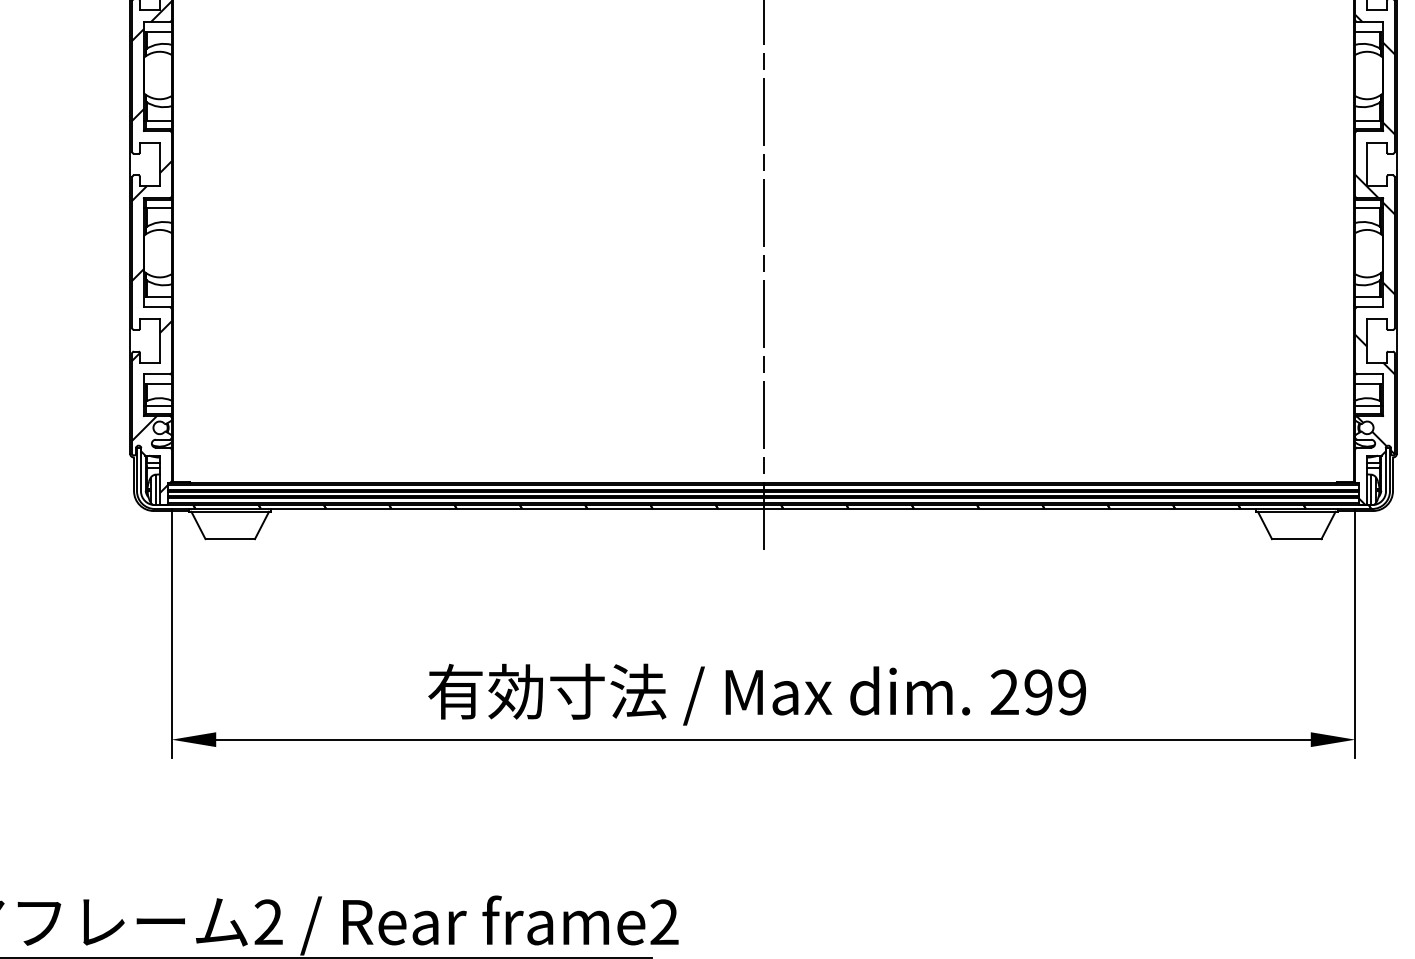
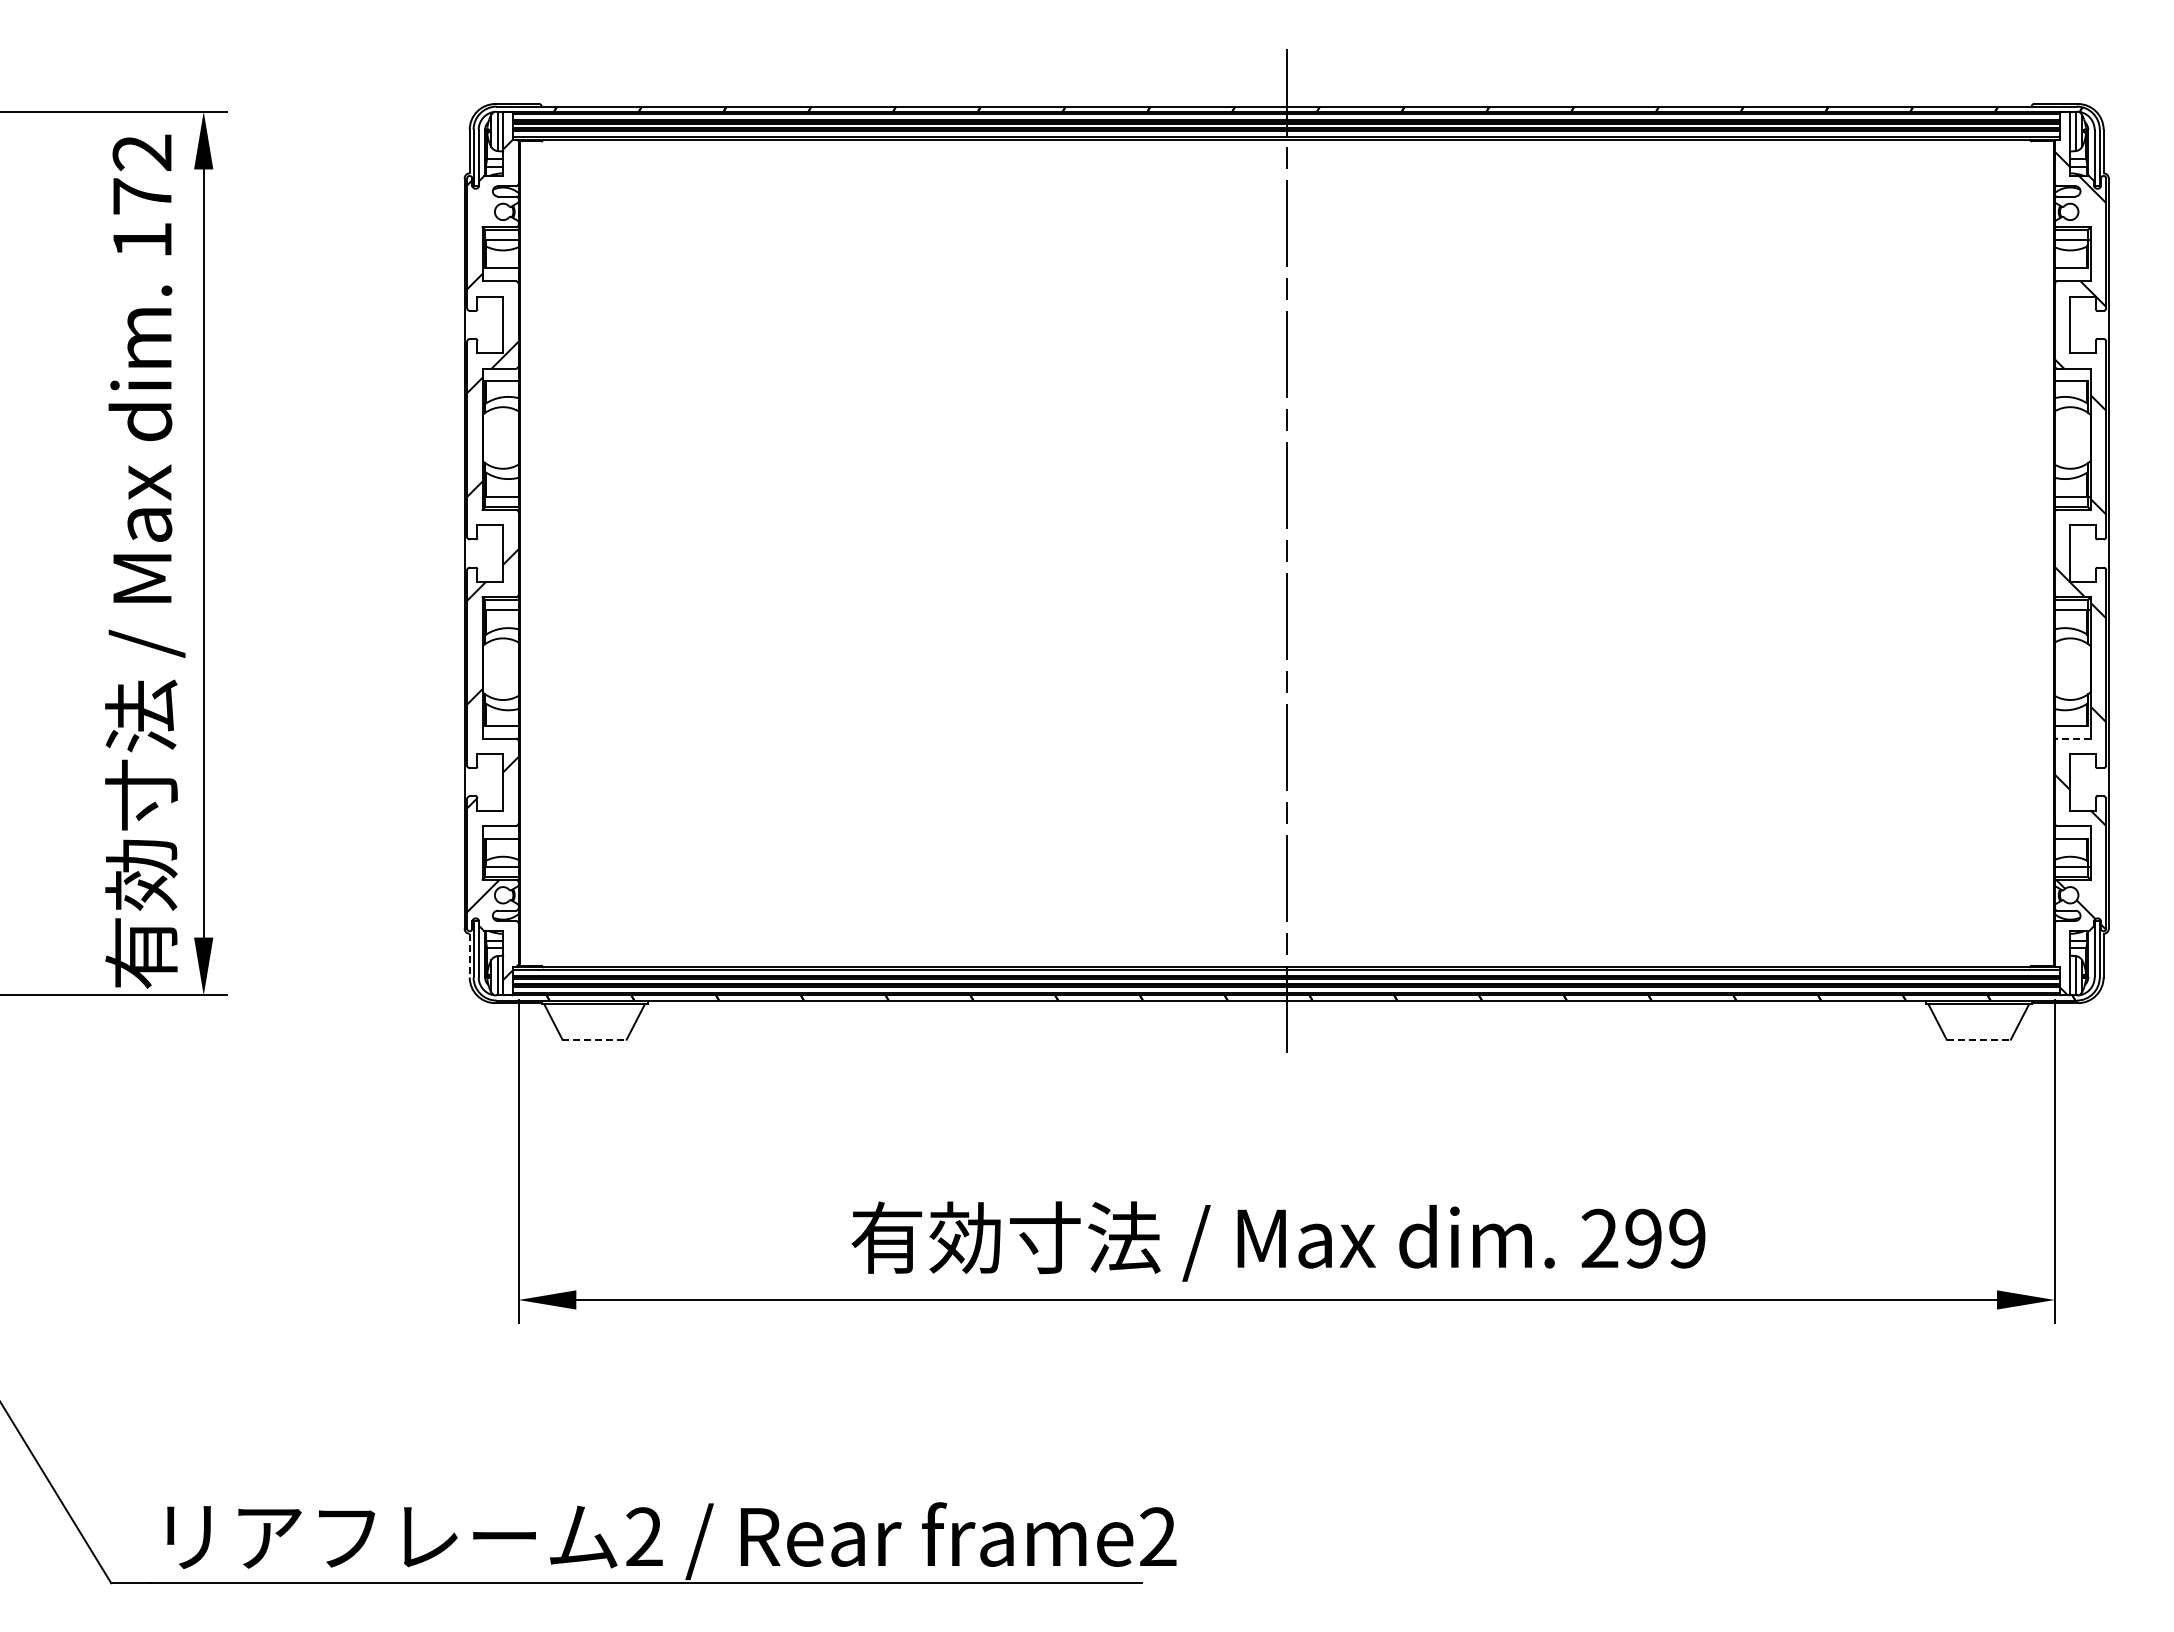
line: (1370, 307) -> (2074, 738), solid -> dashed
line: (133, 474) -> (469, 955), solid -> dashed
line: (230, 538) -> (595, 1039), solid -> dashed
line: (1297, 538) -> (1979, 1039), solid -> dashed

